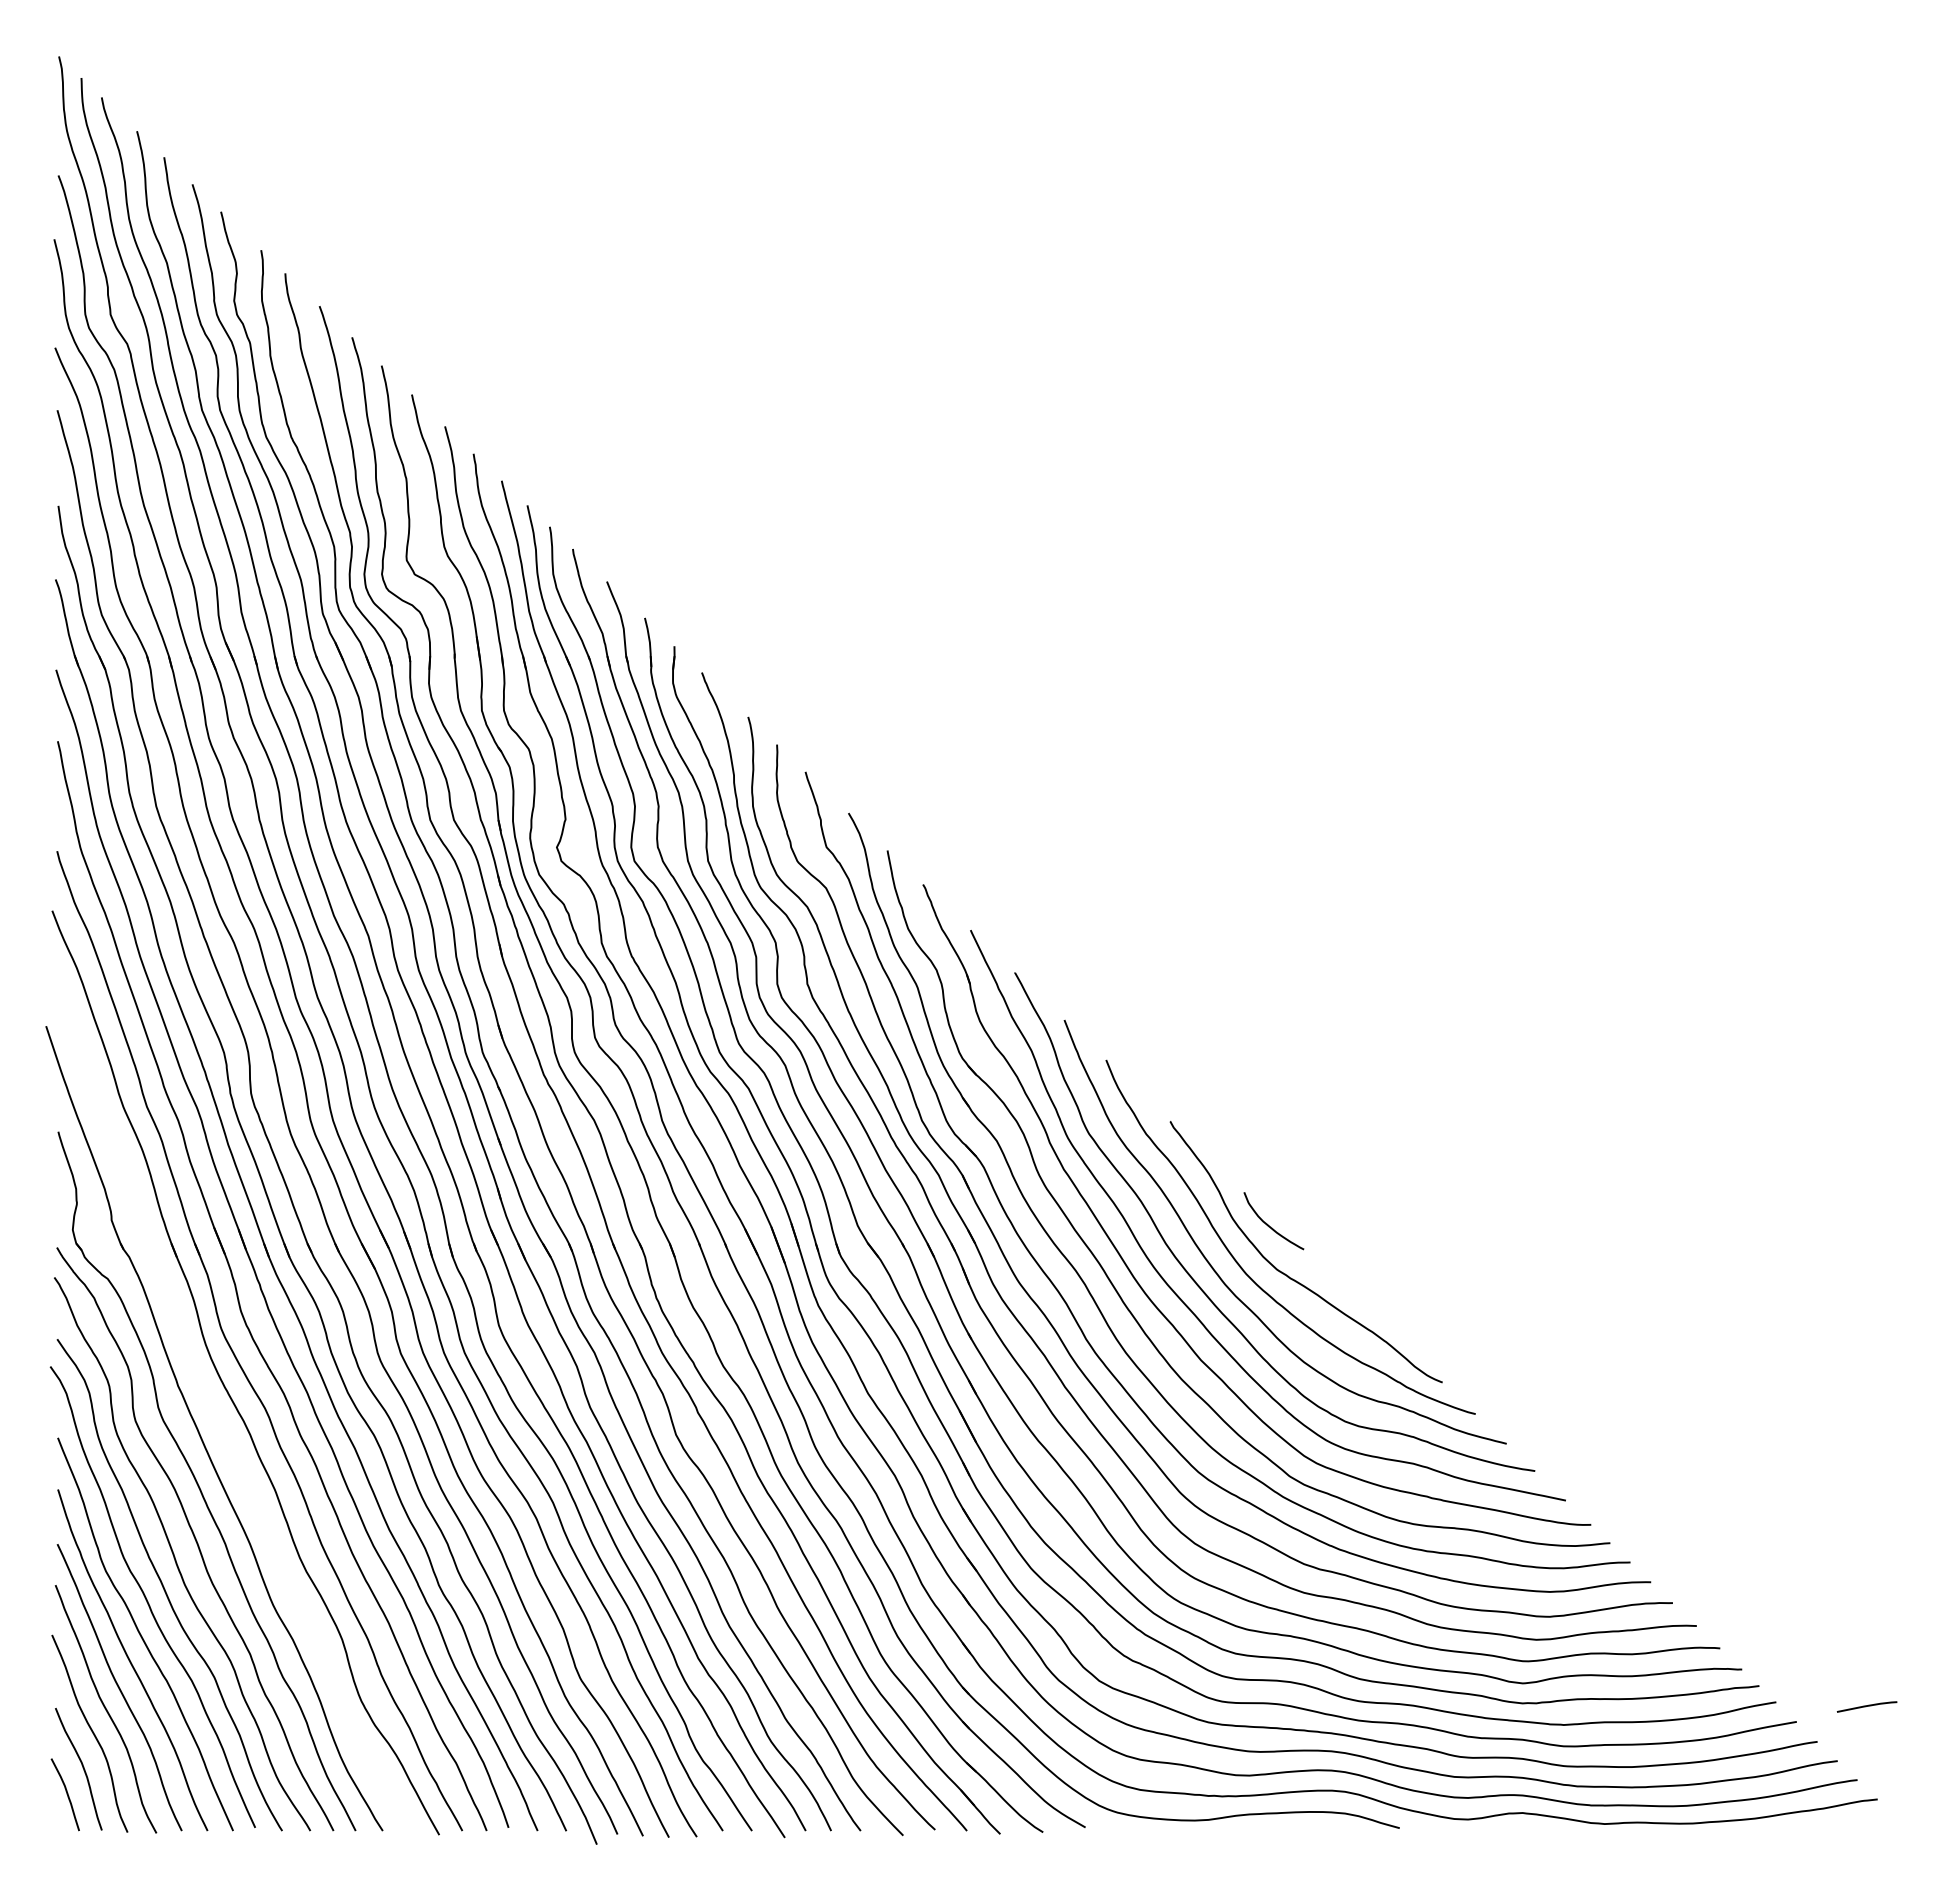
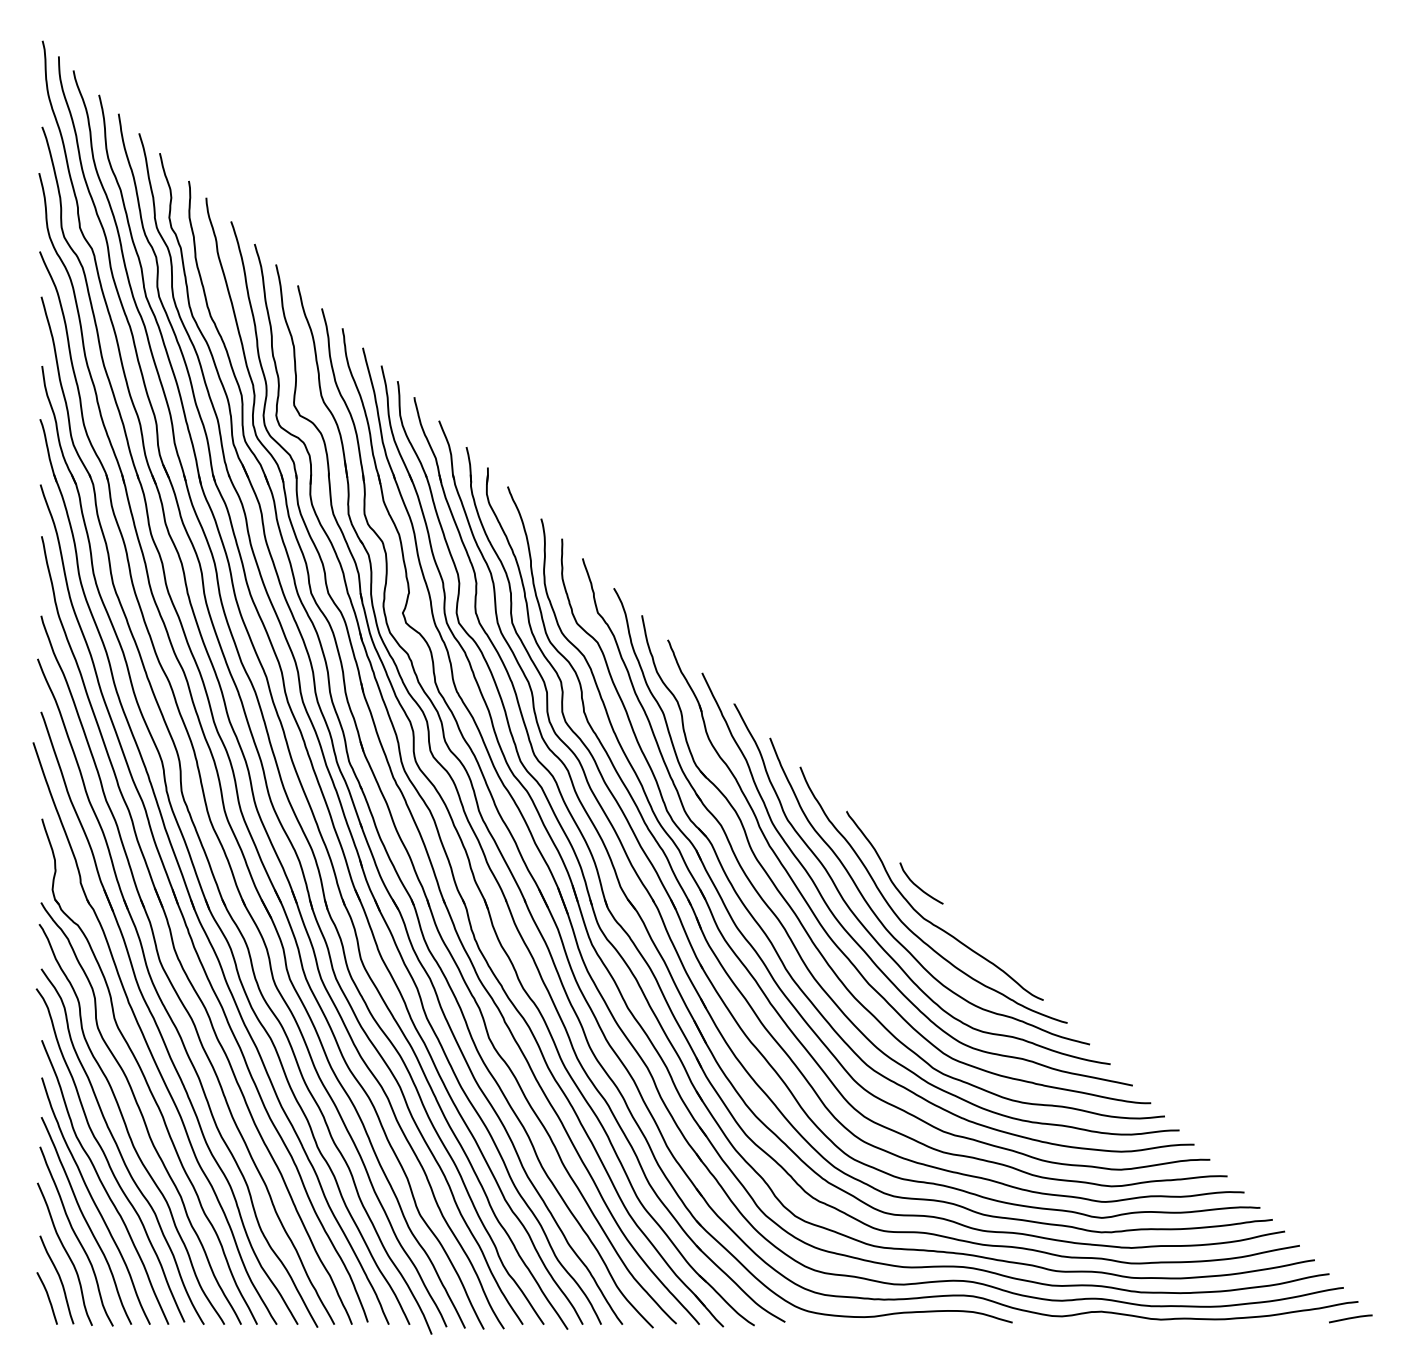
part: (216, 1413) -> (156, 1022), added
curve: (1866, 1706) -> (1350, 1318), moved

